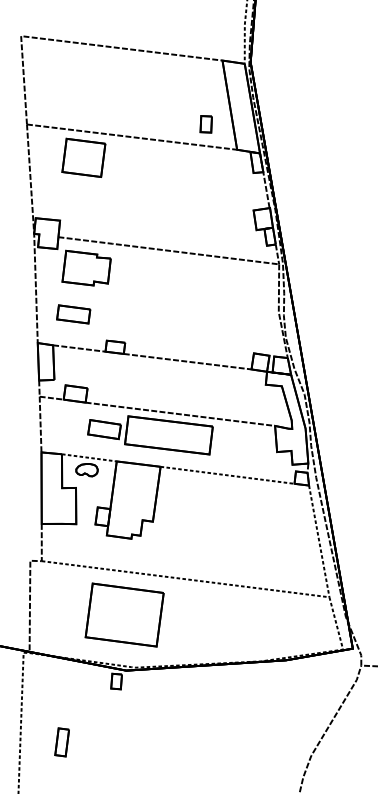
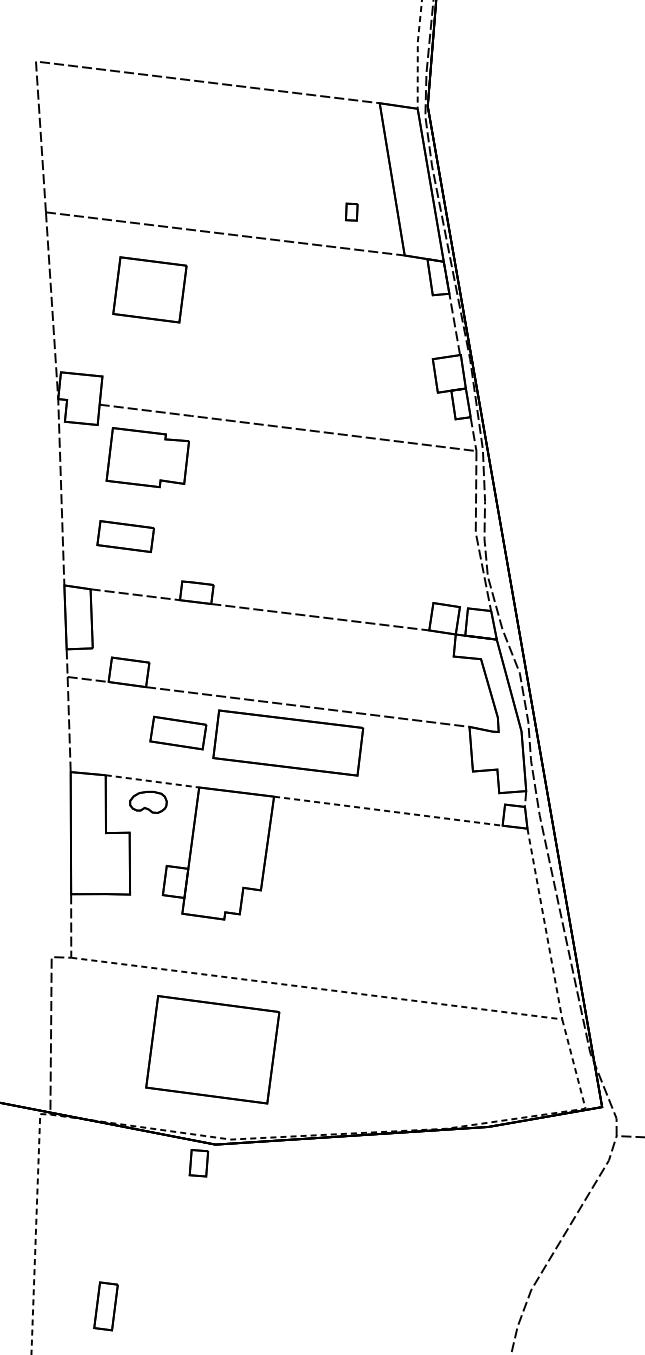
part: (205, 124) -> (350, 212), size x0.6
part: (83, 157) -> (149, 289), moved
part: (61, 742) -> (104, 1306), moved

